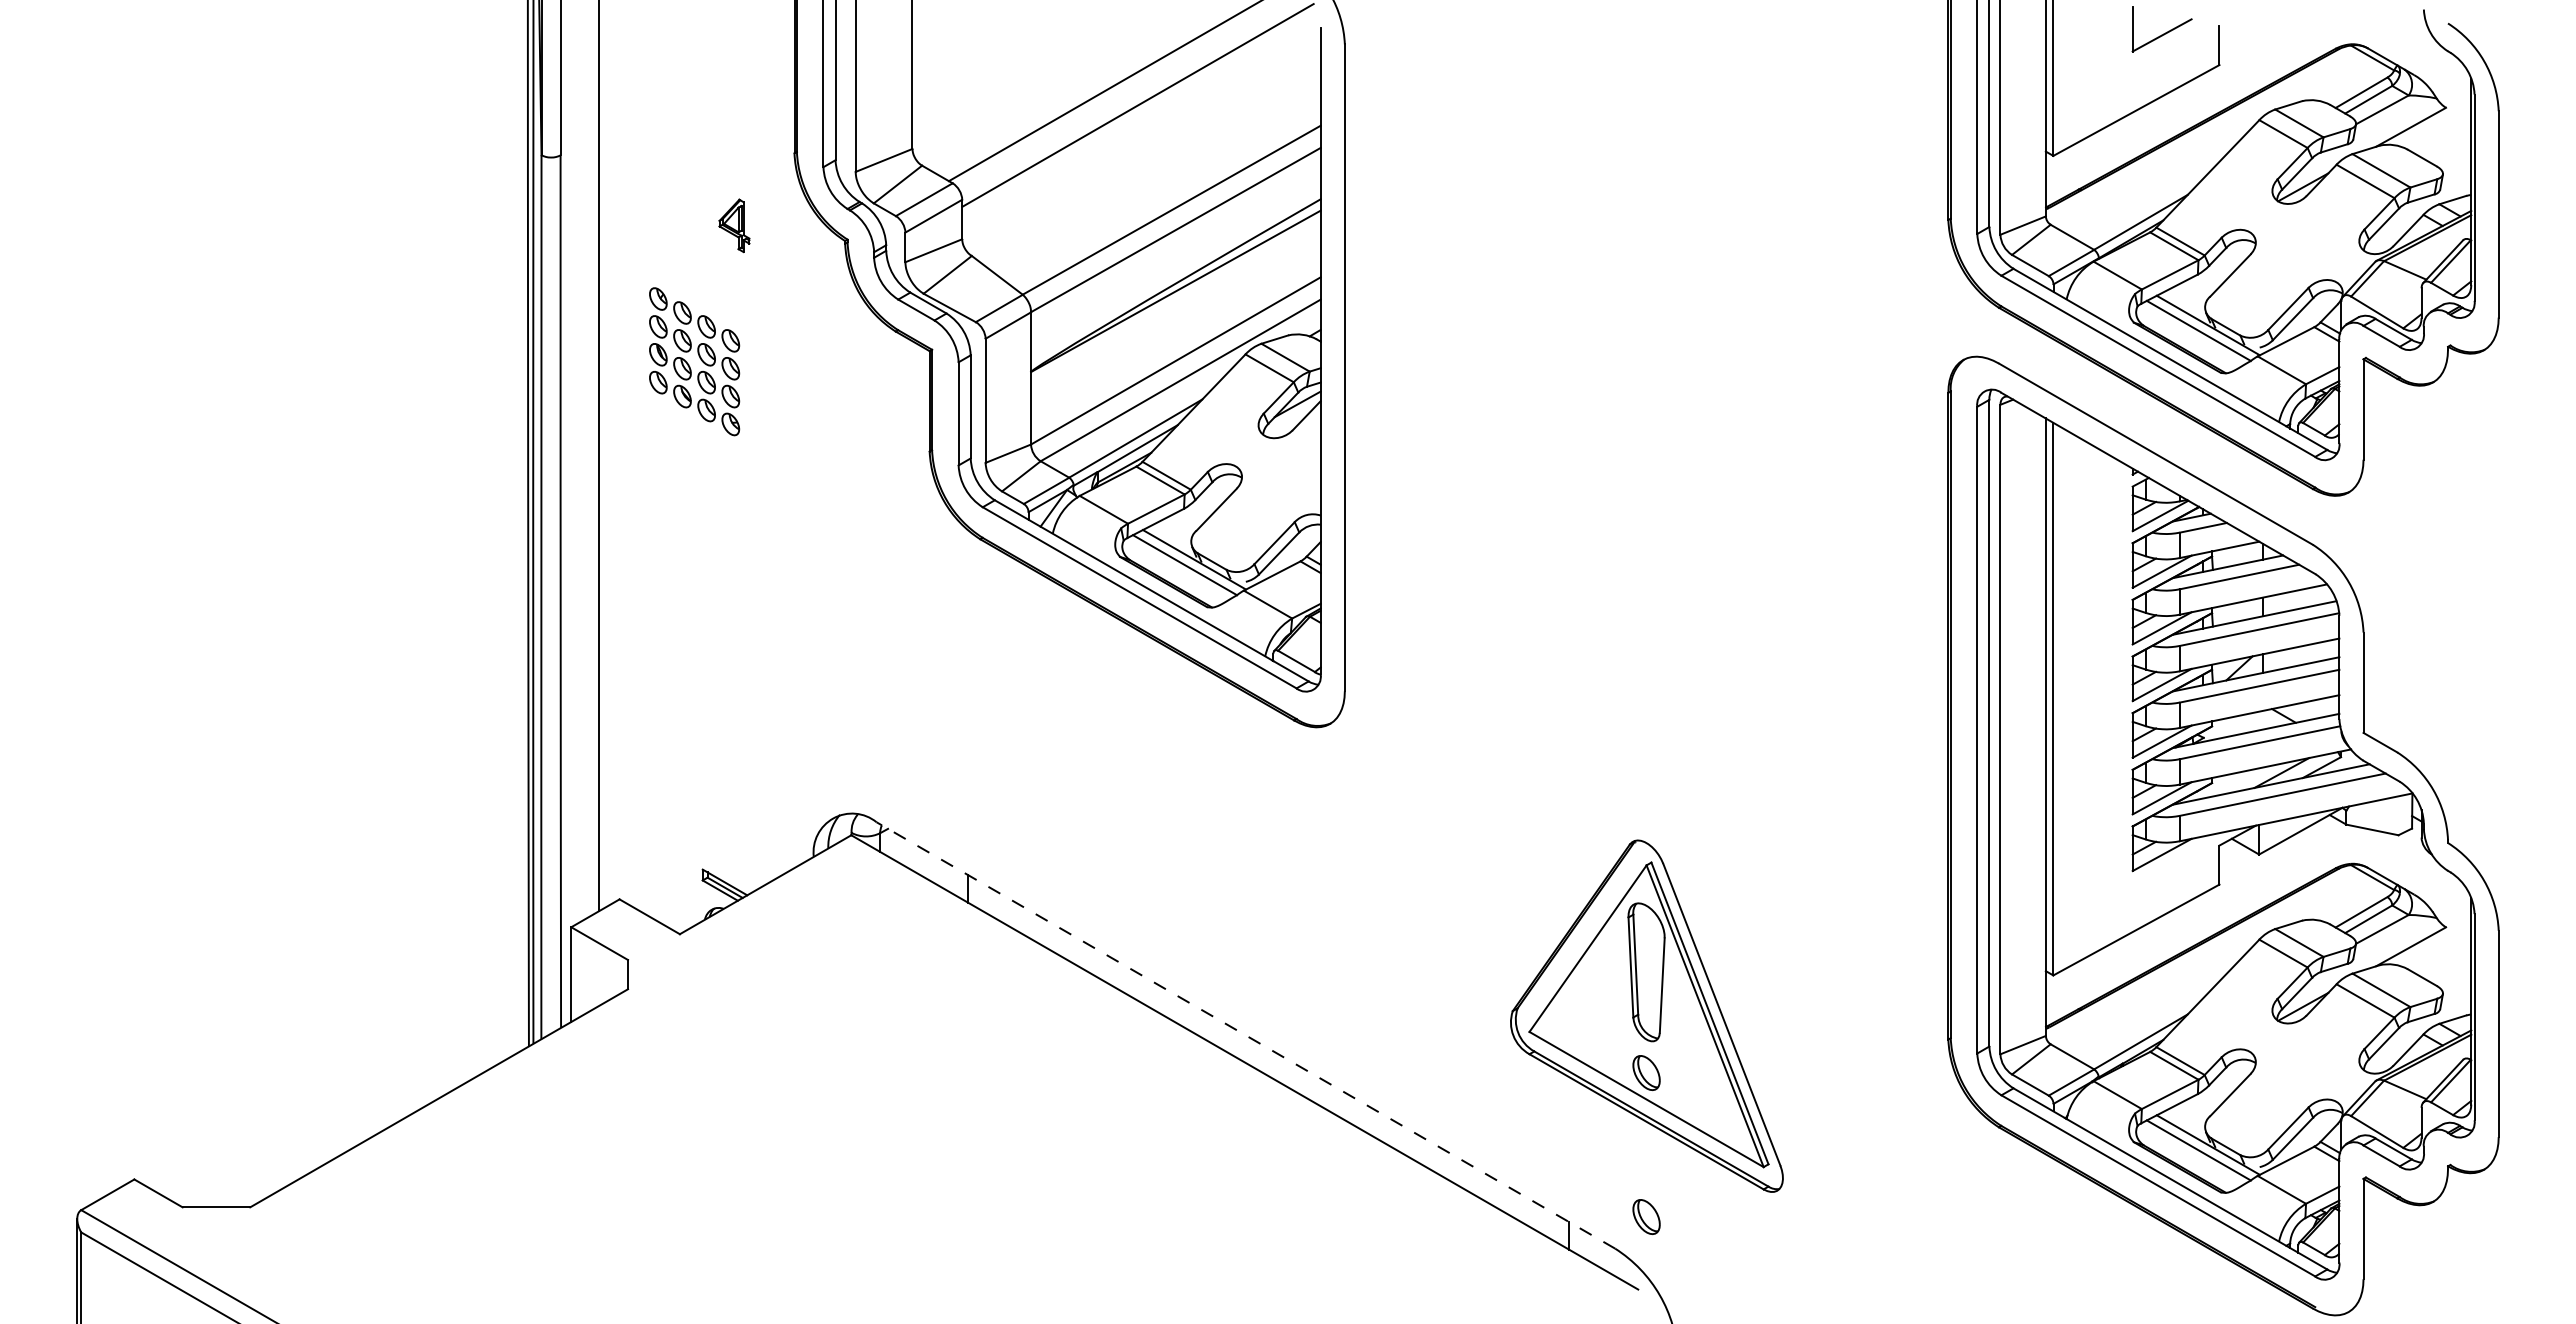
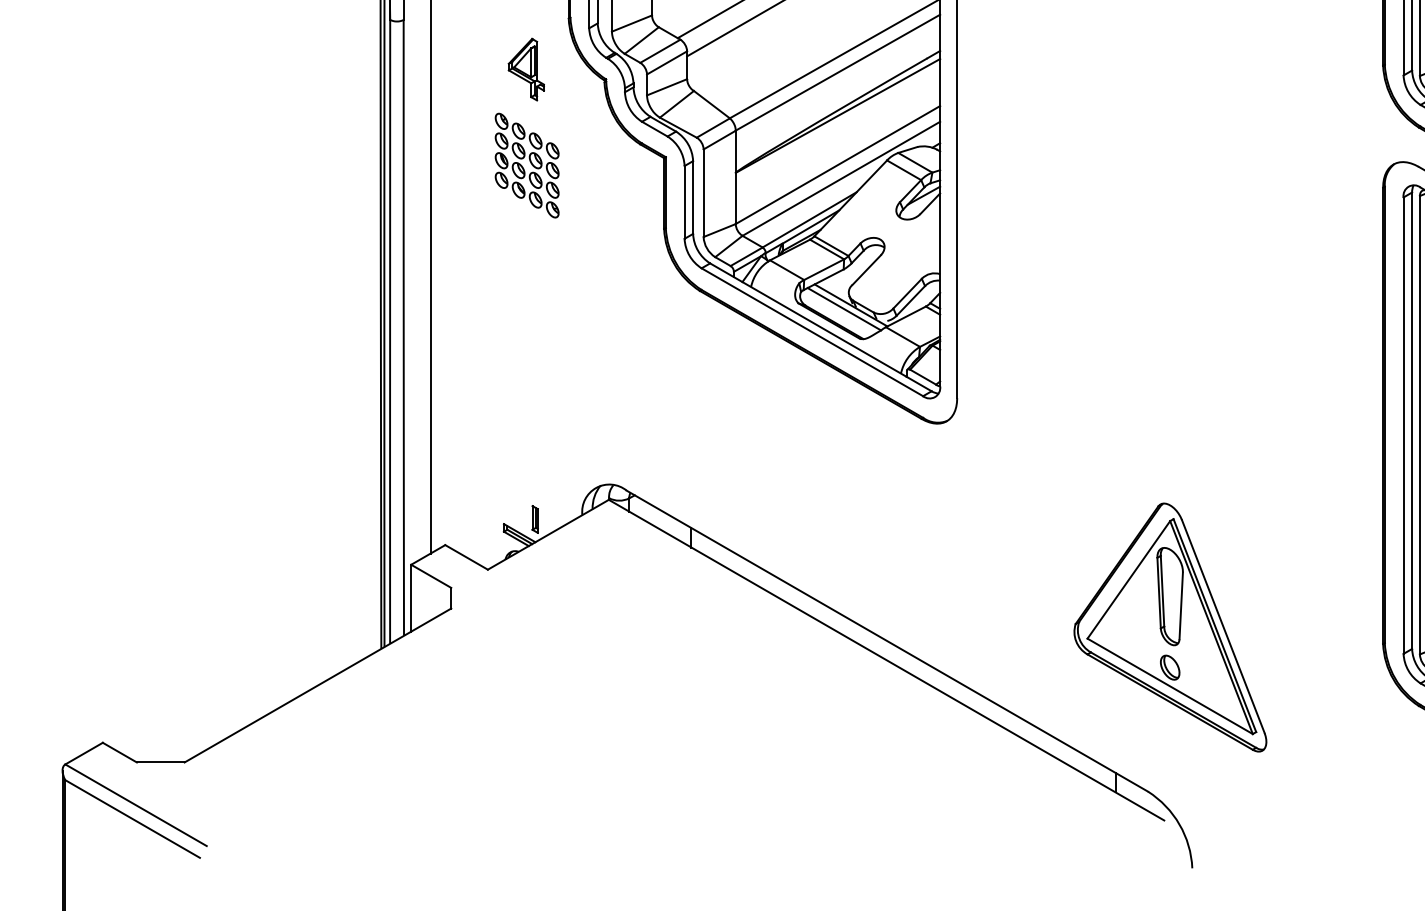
part: (734, 225) -> (526, 69), size x1.67
part: (694, 361) -> (527, 165), moved
part: (746, 862) -> (534, 519), added
line: (1245, 1035) -> (887, 641), dashed -> solid
part: (1646, 1216) -> (1170, 768), removed

